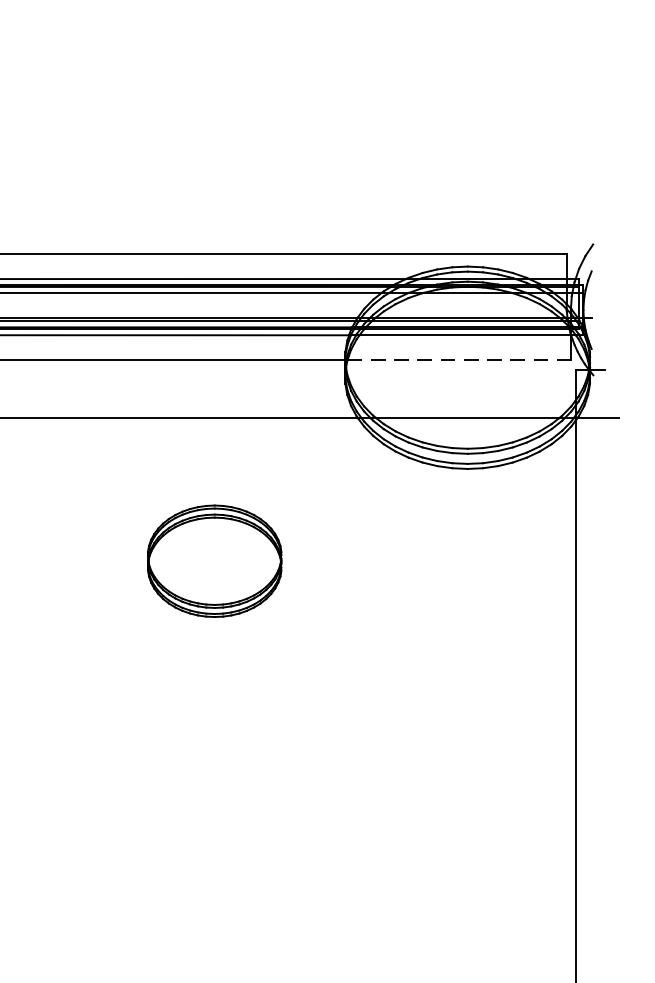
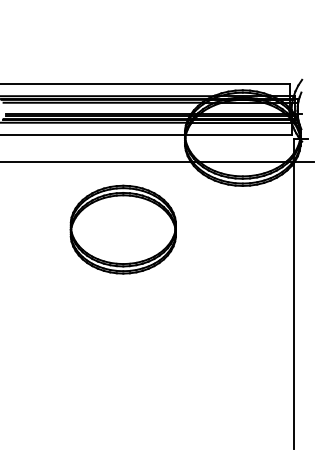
line: (458, 360) -> (238, 134), dashed -> solid
part: (213, 561) -> (122, 229), size x1.67

